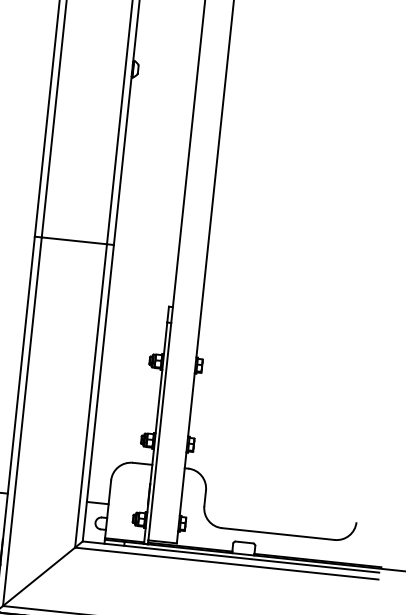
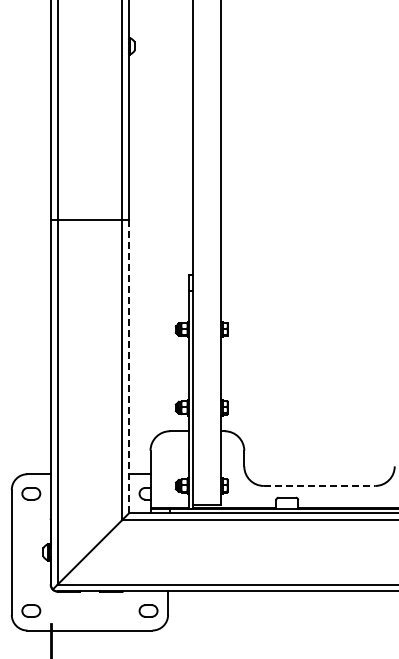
line: (98, 393) -> (129, 366), solid -> dashed
line: (278, 533) -> (319, 485), solid -> dashed

